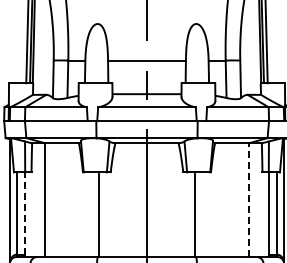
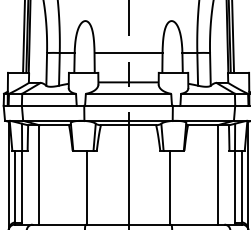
line: (248, 200) -> (217, 175), dashed -> solid
line: (24, 213) -> (21, 186), dashed -> solid

